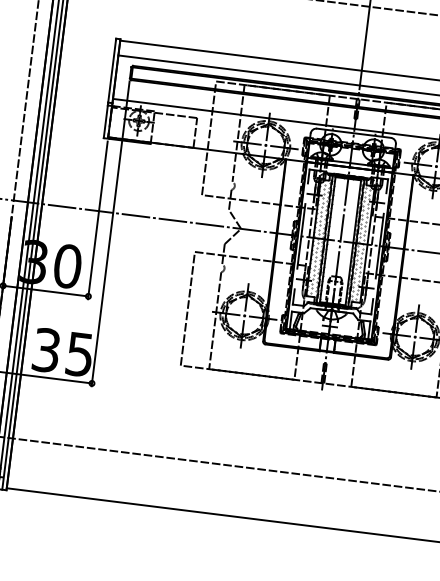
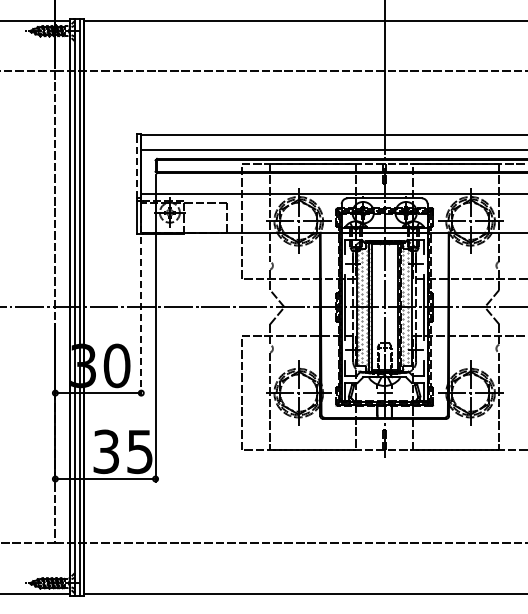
line: (111, 70) -> (136, 166), solid -> dashed
line: (97, 221) -> (141, 317), solid -> dashed

